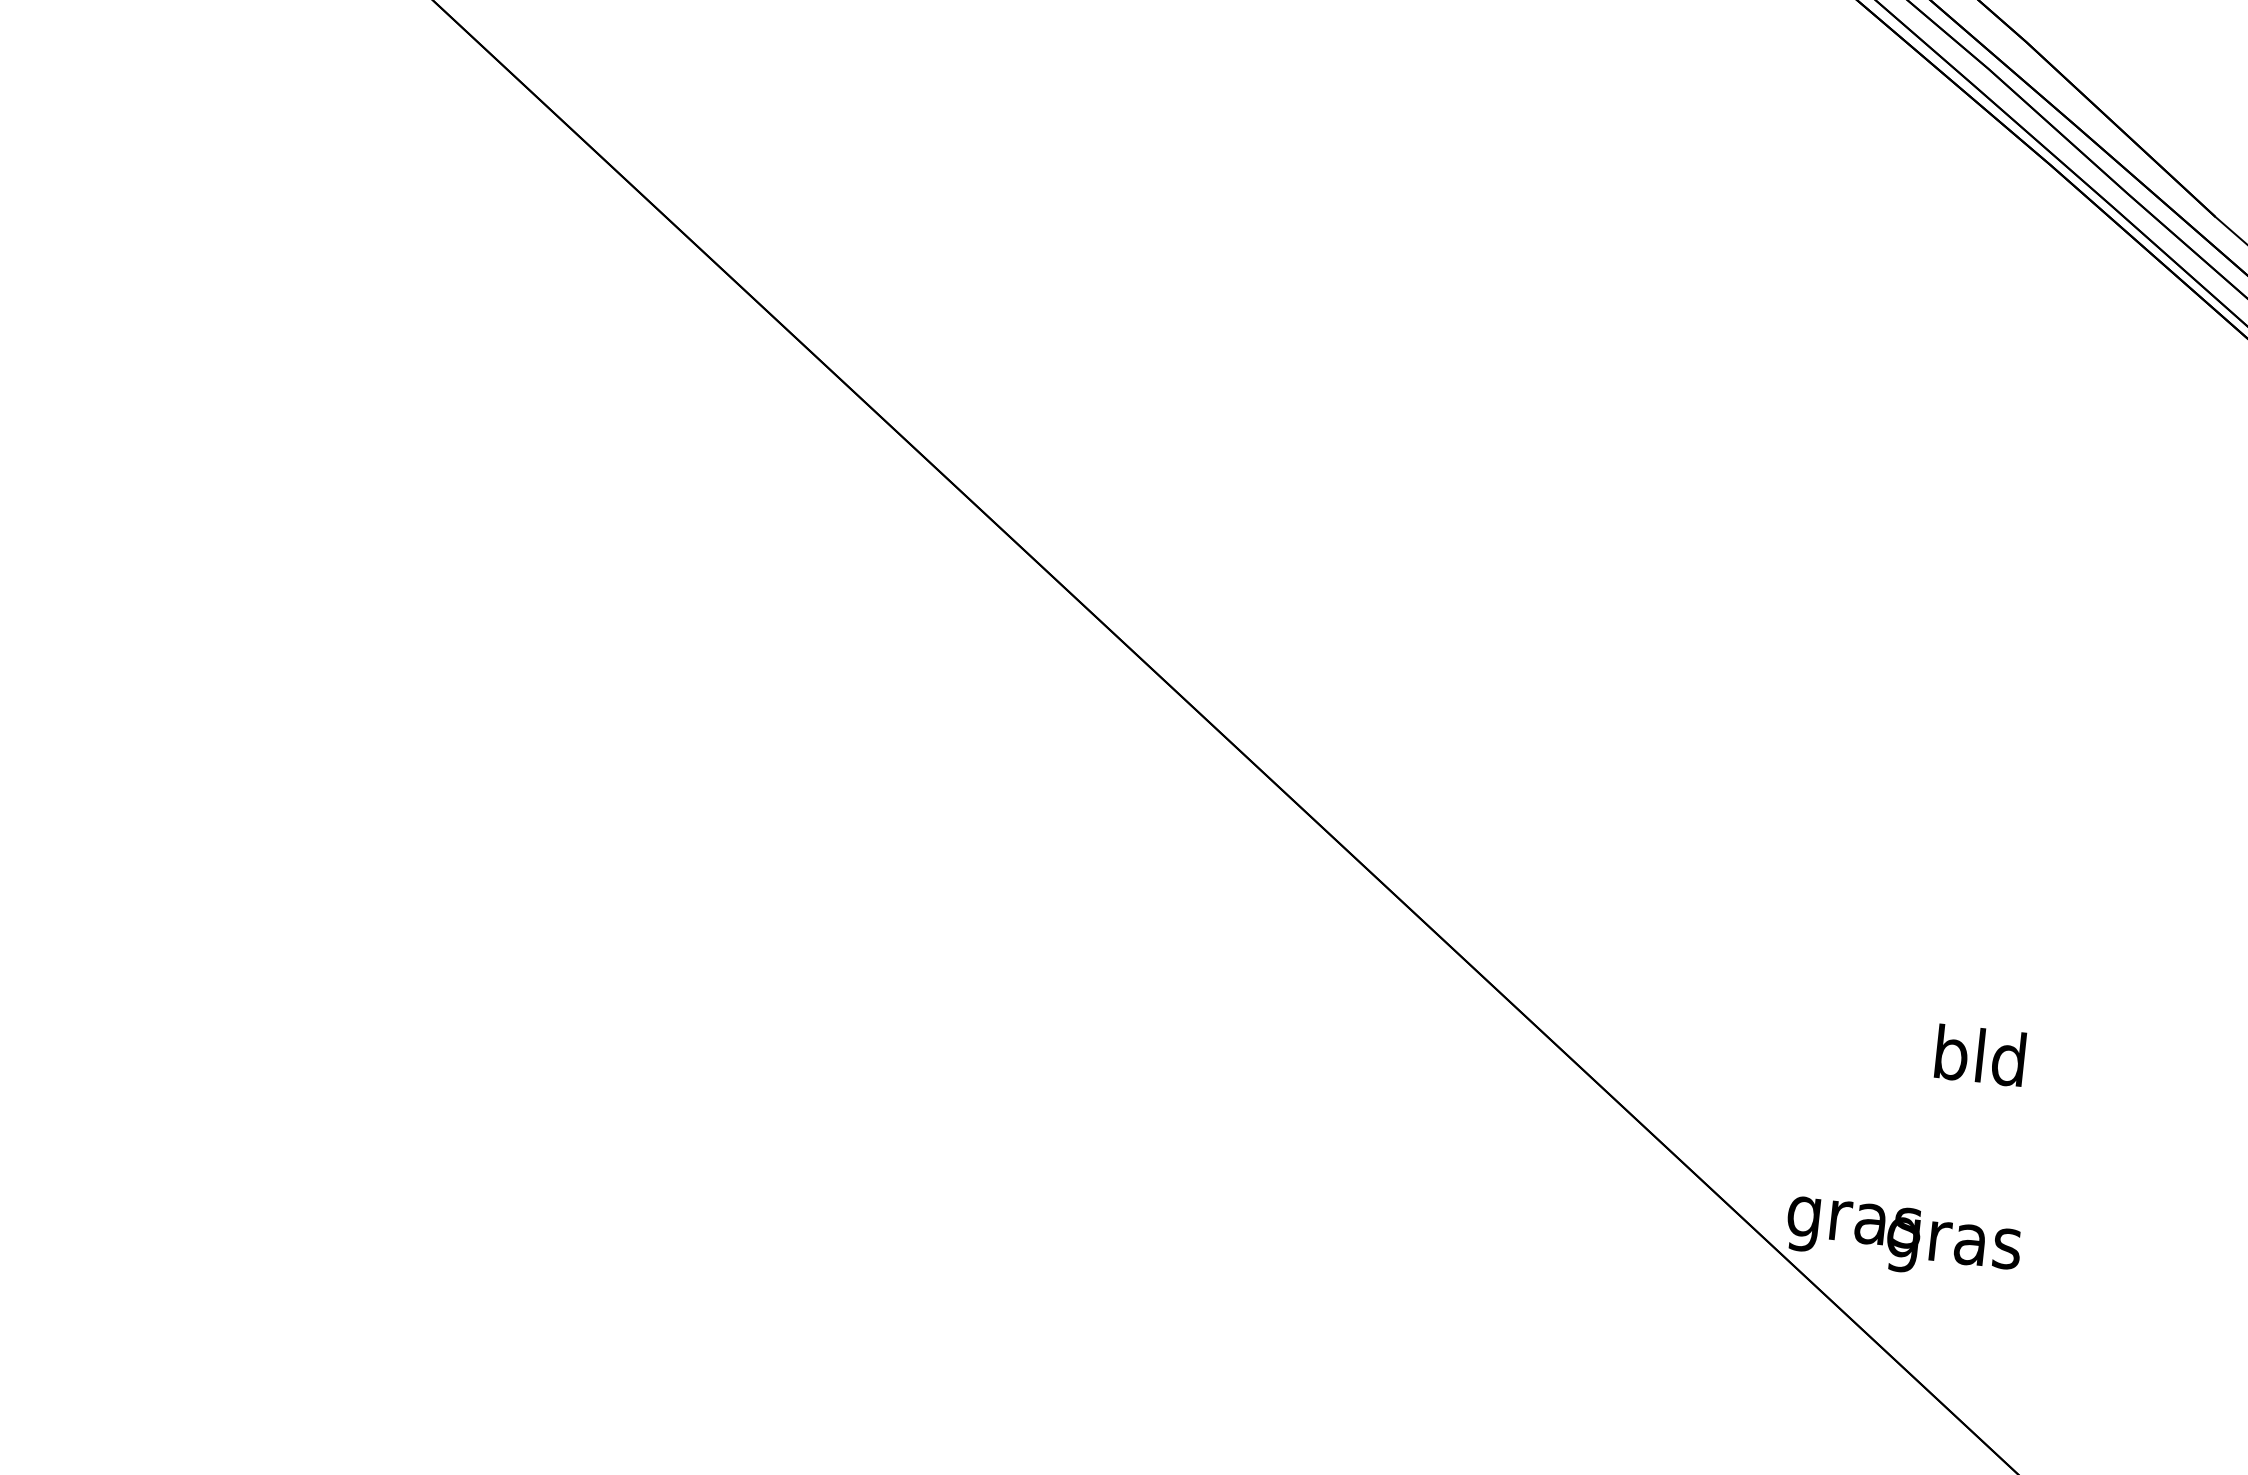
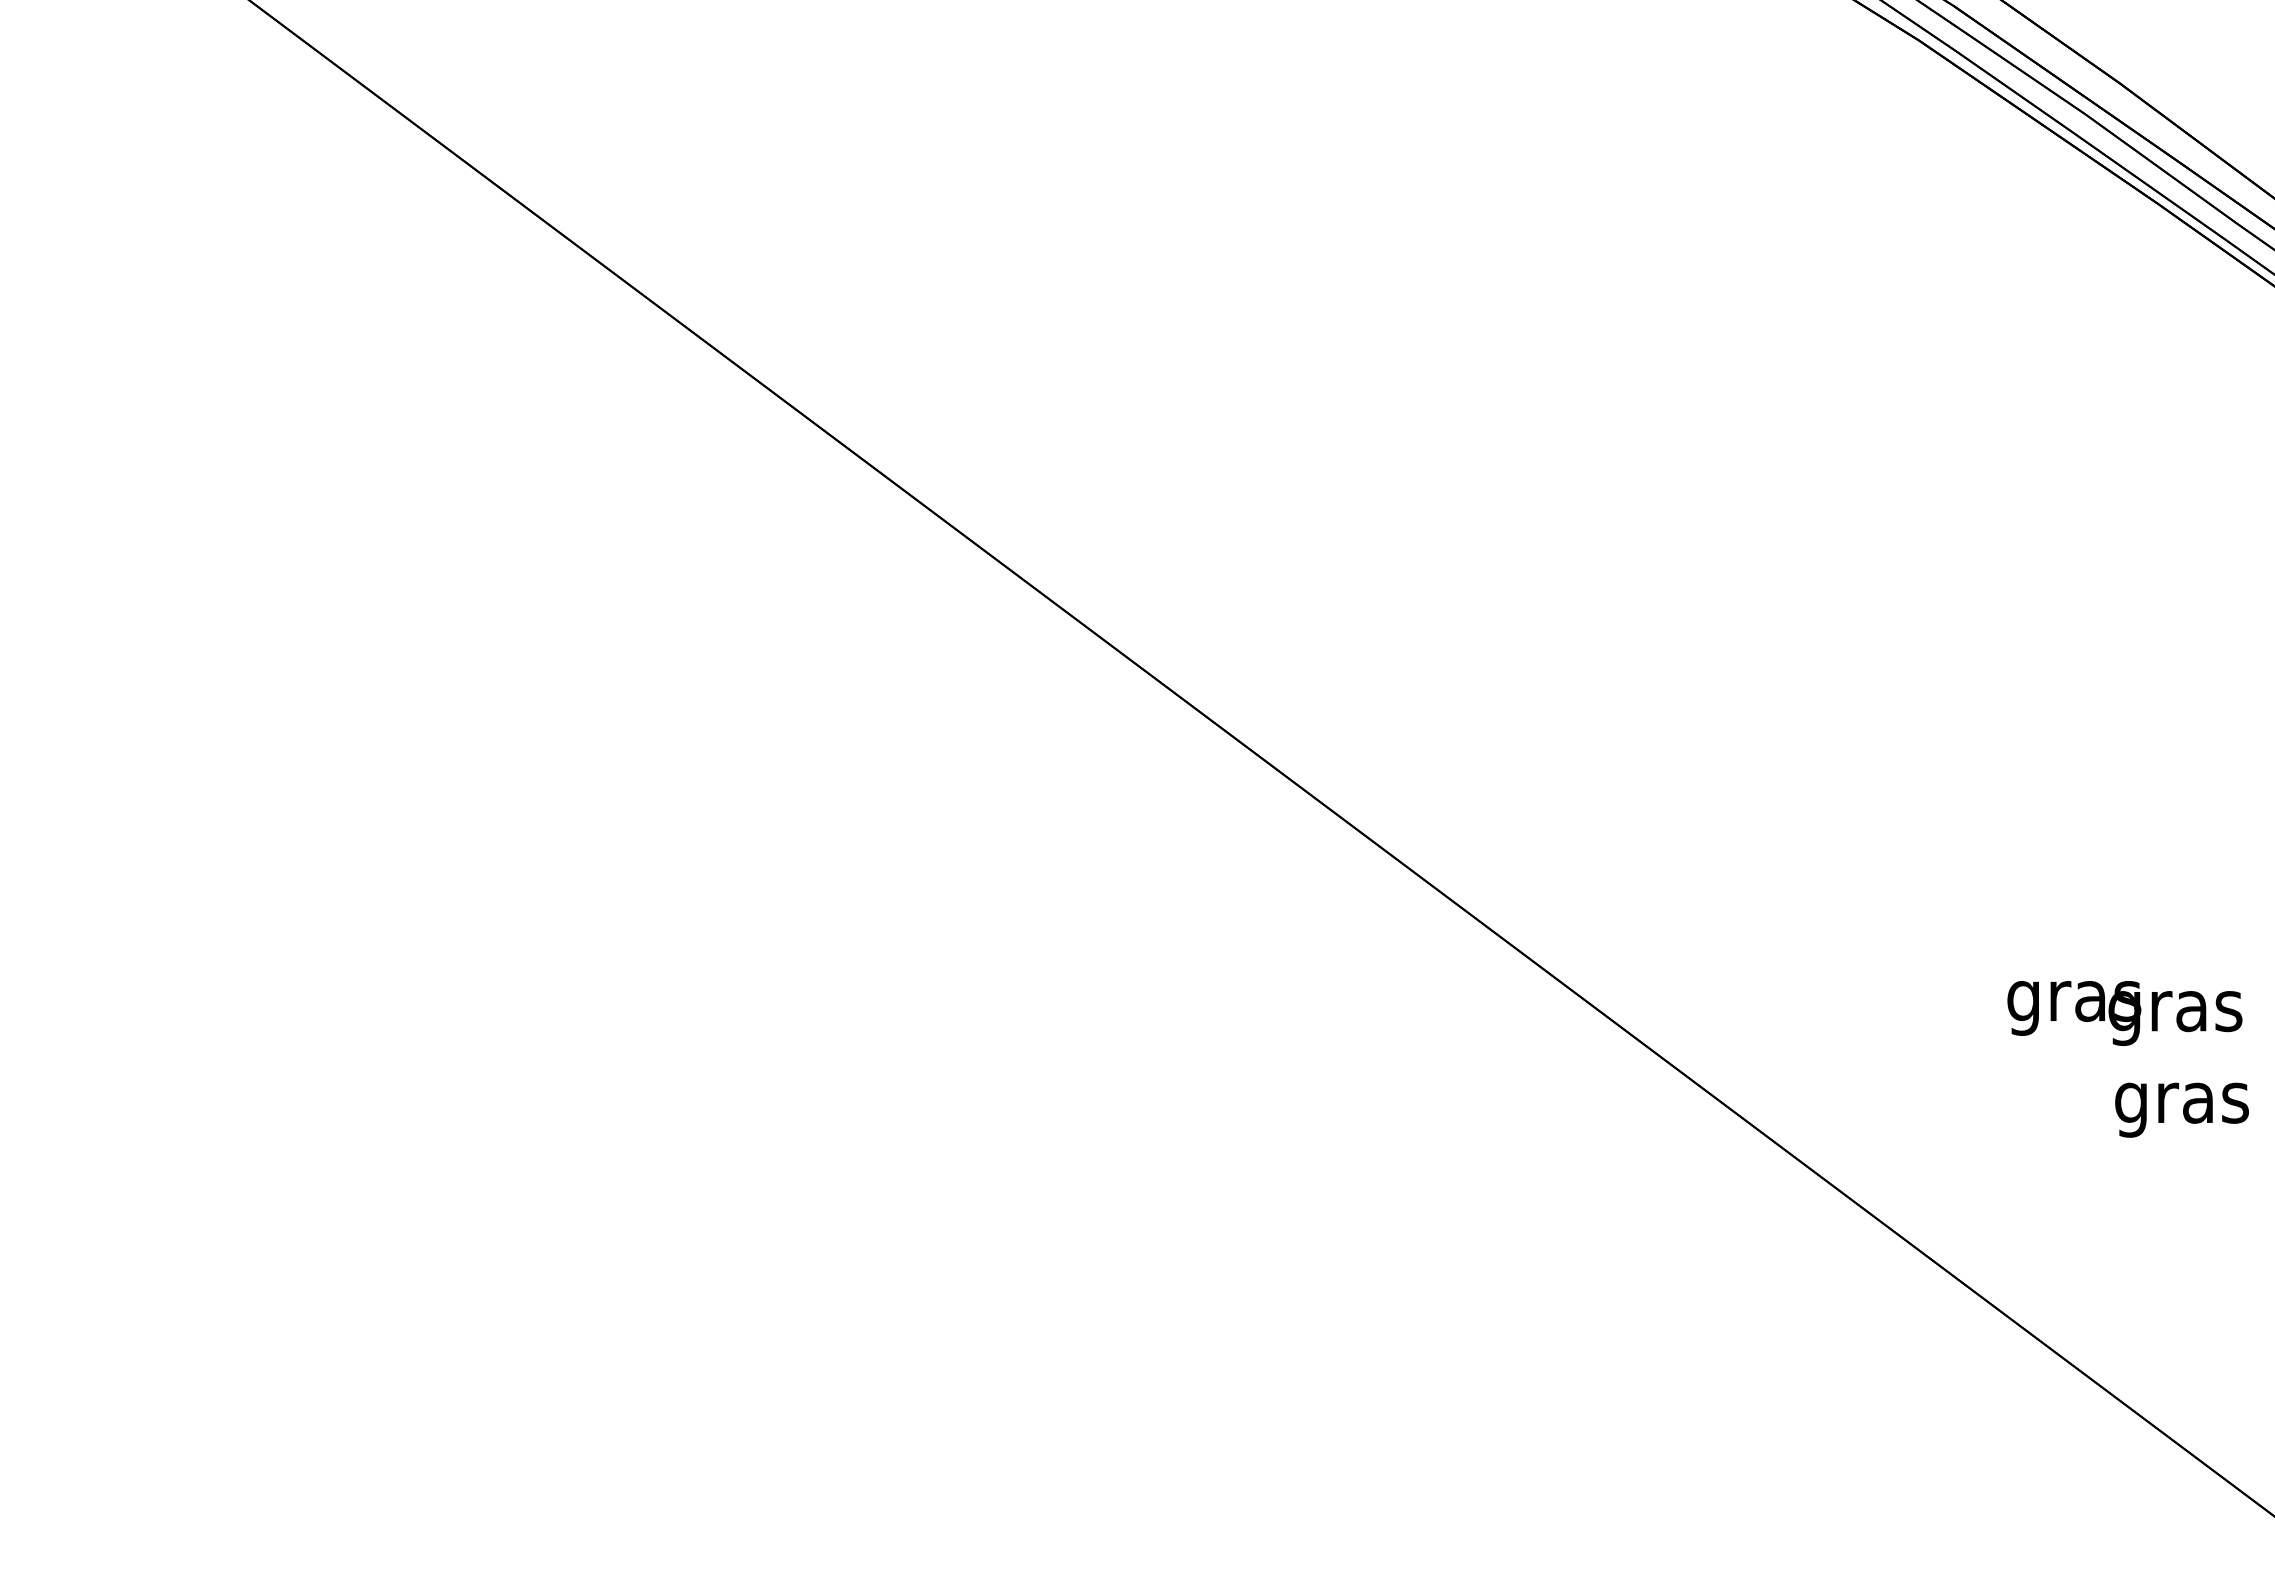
text: (1979, 1061) -> (2181, 1102), bld -> gras
text: (1903, 1239) -> (2124, 1013), moved

